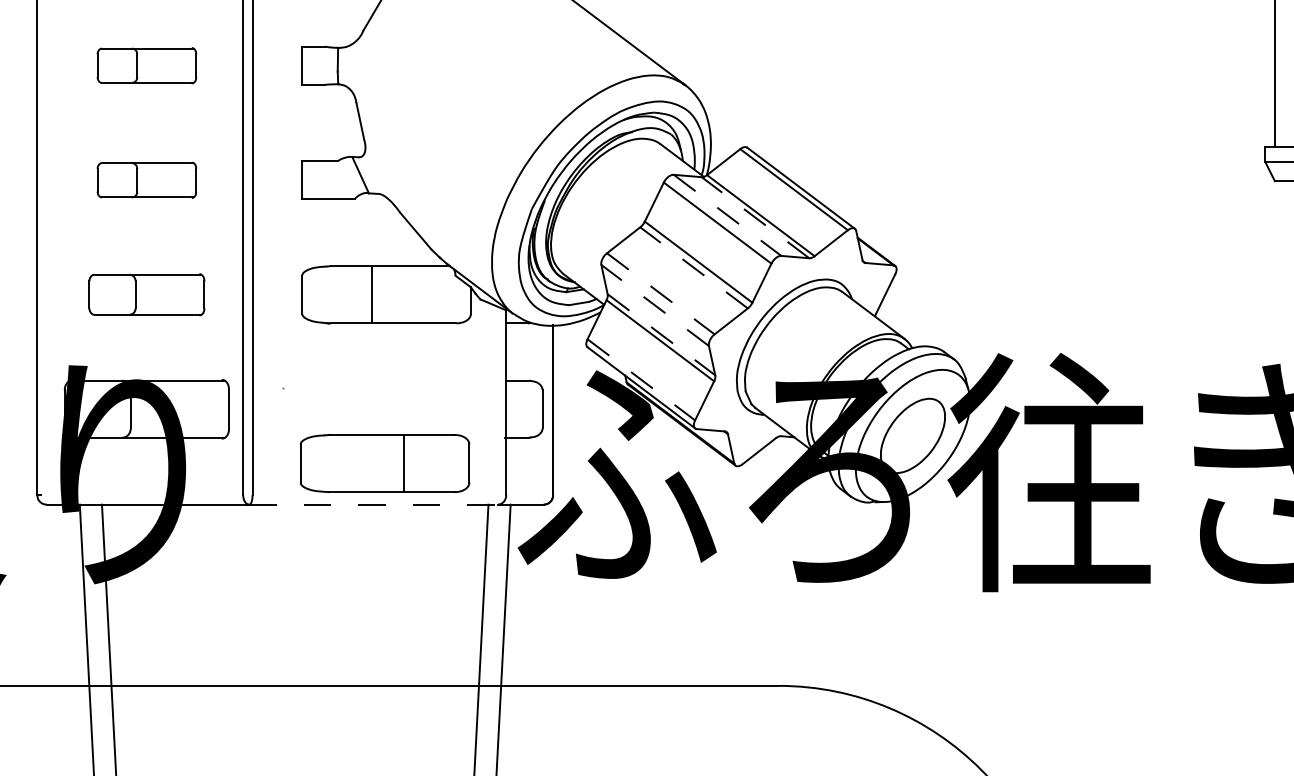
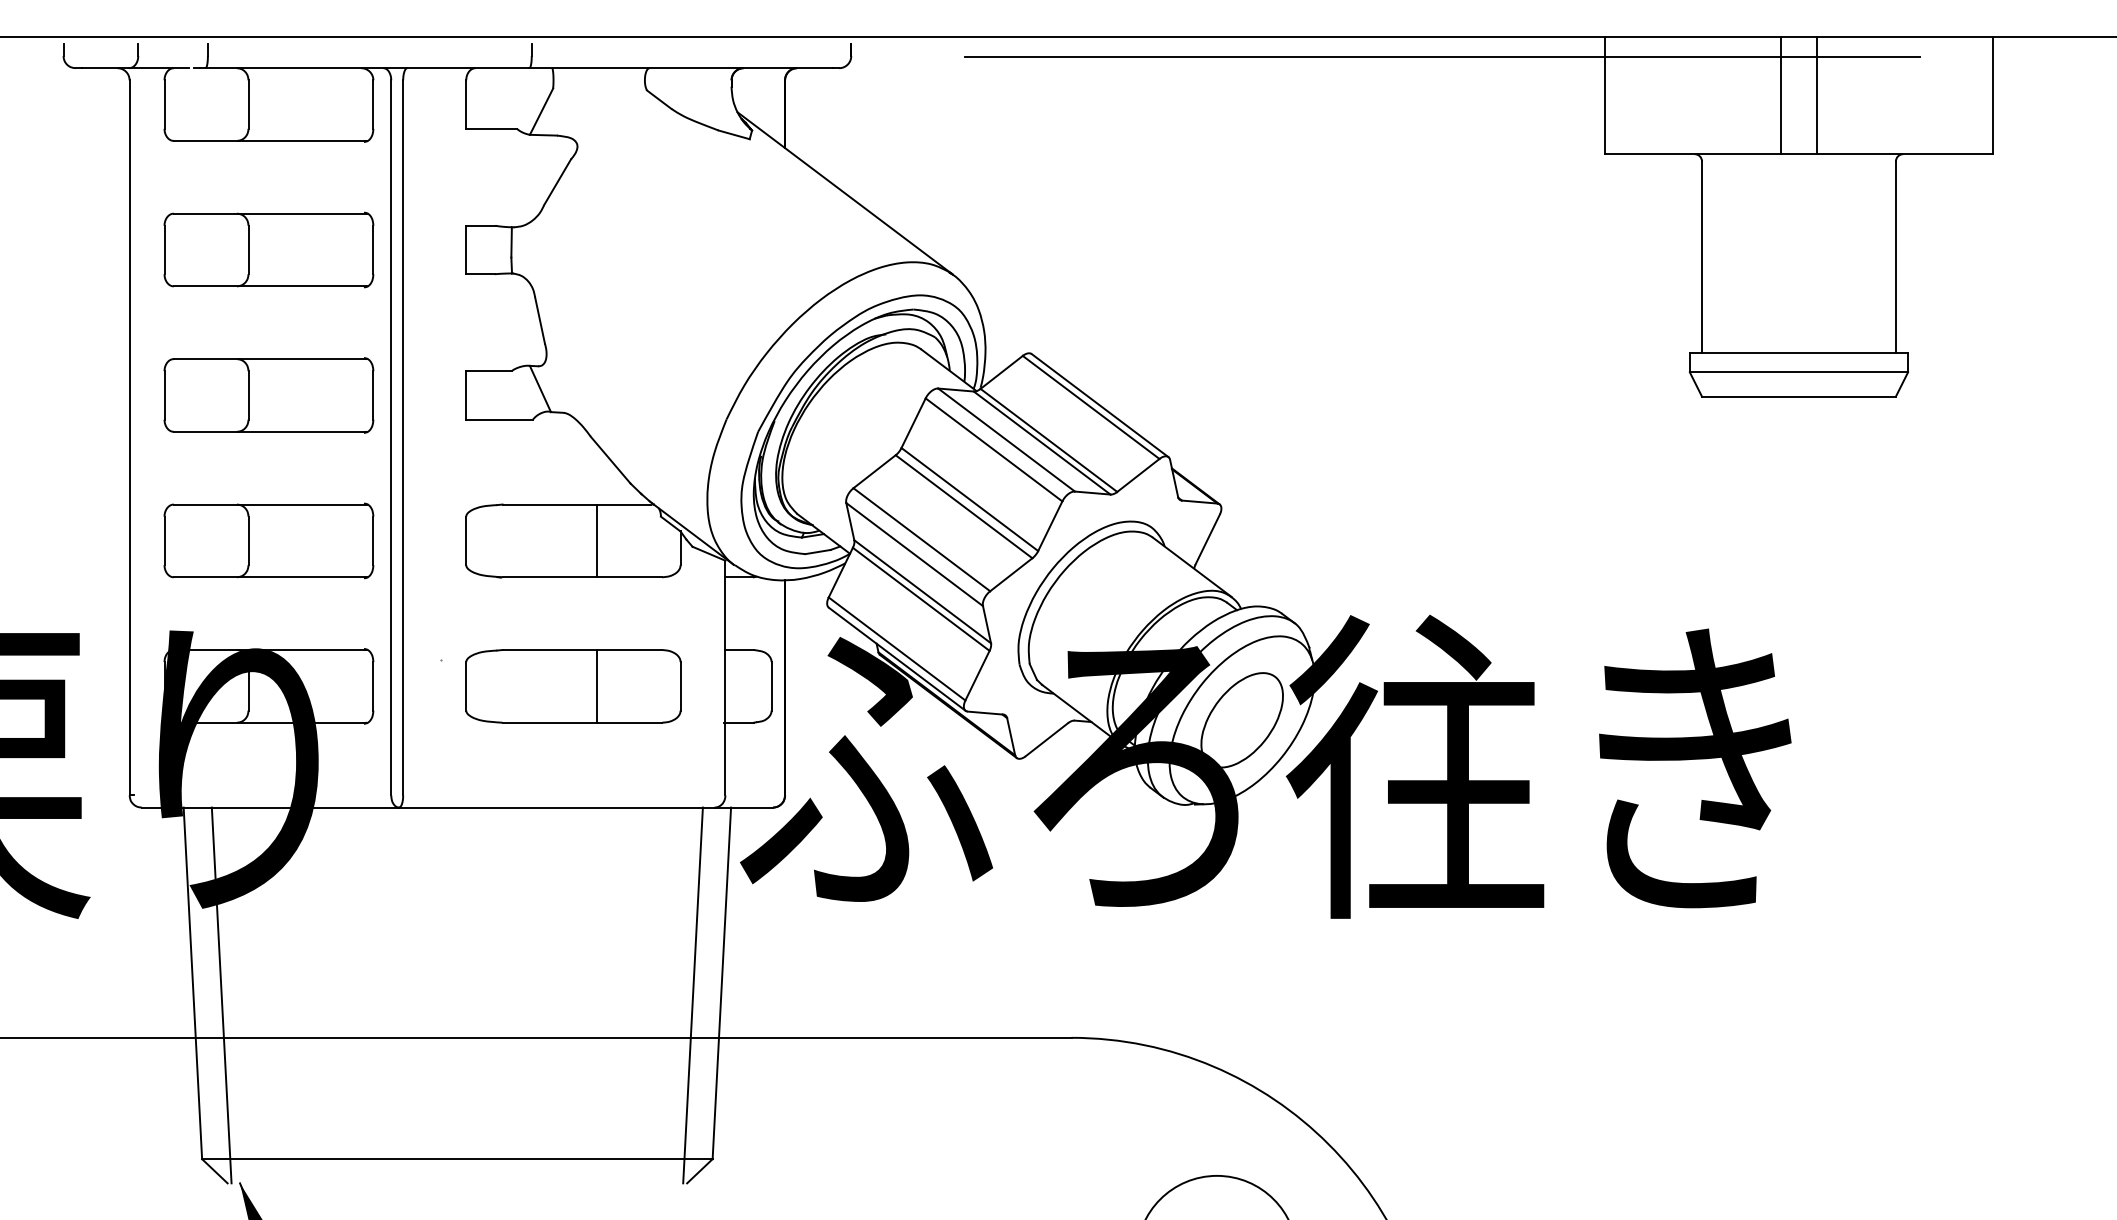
part: (146, 65) -> (268, 249), size x1.67
part: (146, 180) -> (268, 395), size x1.67
line: (727, 215) -> (1006, 440), dashed -> solid
line: (755, 218) -> (1042, 443), dashed -> solid
line: (694, 267) -> (964, 506), dashed -> solid
line: (660, 293) -> (921, 539), dashed -> solid
part: (146, 294) -> (268, 540), size x1.43
line: (372, 294) -> (597, 540), moved
line: (655, 305) -> (914, 554), dashed -> solid
line: (661, 334) -> (922, 591), dashed -> solid
line: (641, 379) -> (897, 648), dashed -> solid
part: (385, 463) -> (573, 686), moved
line: (373, 504) -> (556, 807), dashed -> solid

